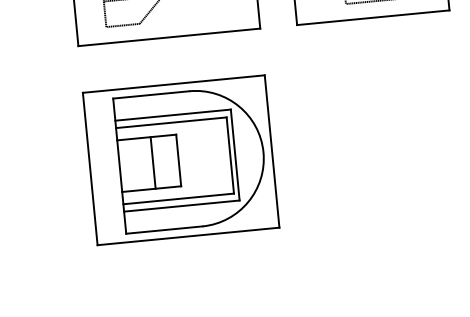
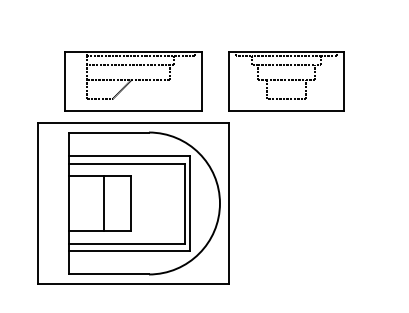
part: (181, 160) -> (133, 203), size x1.4

